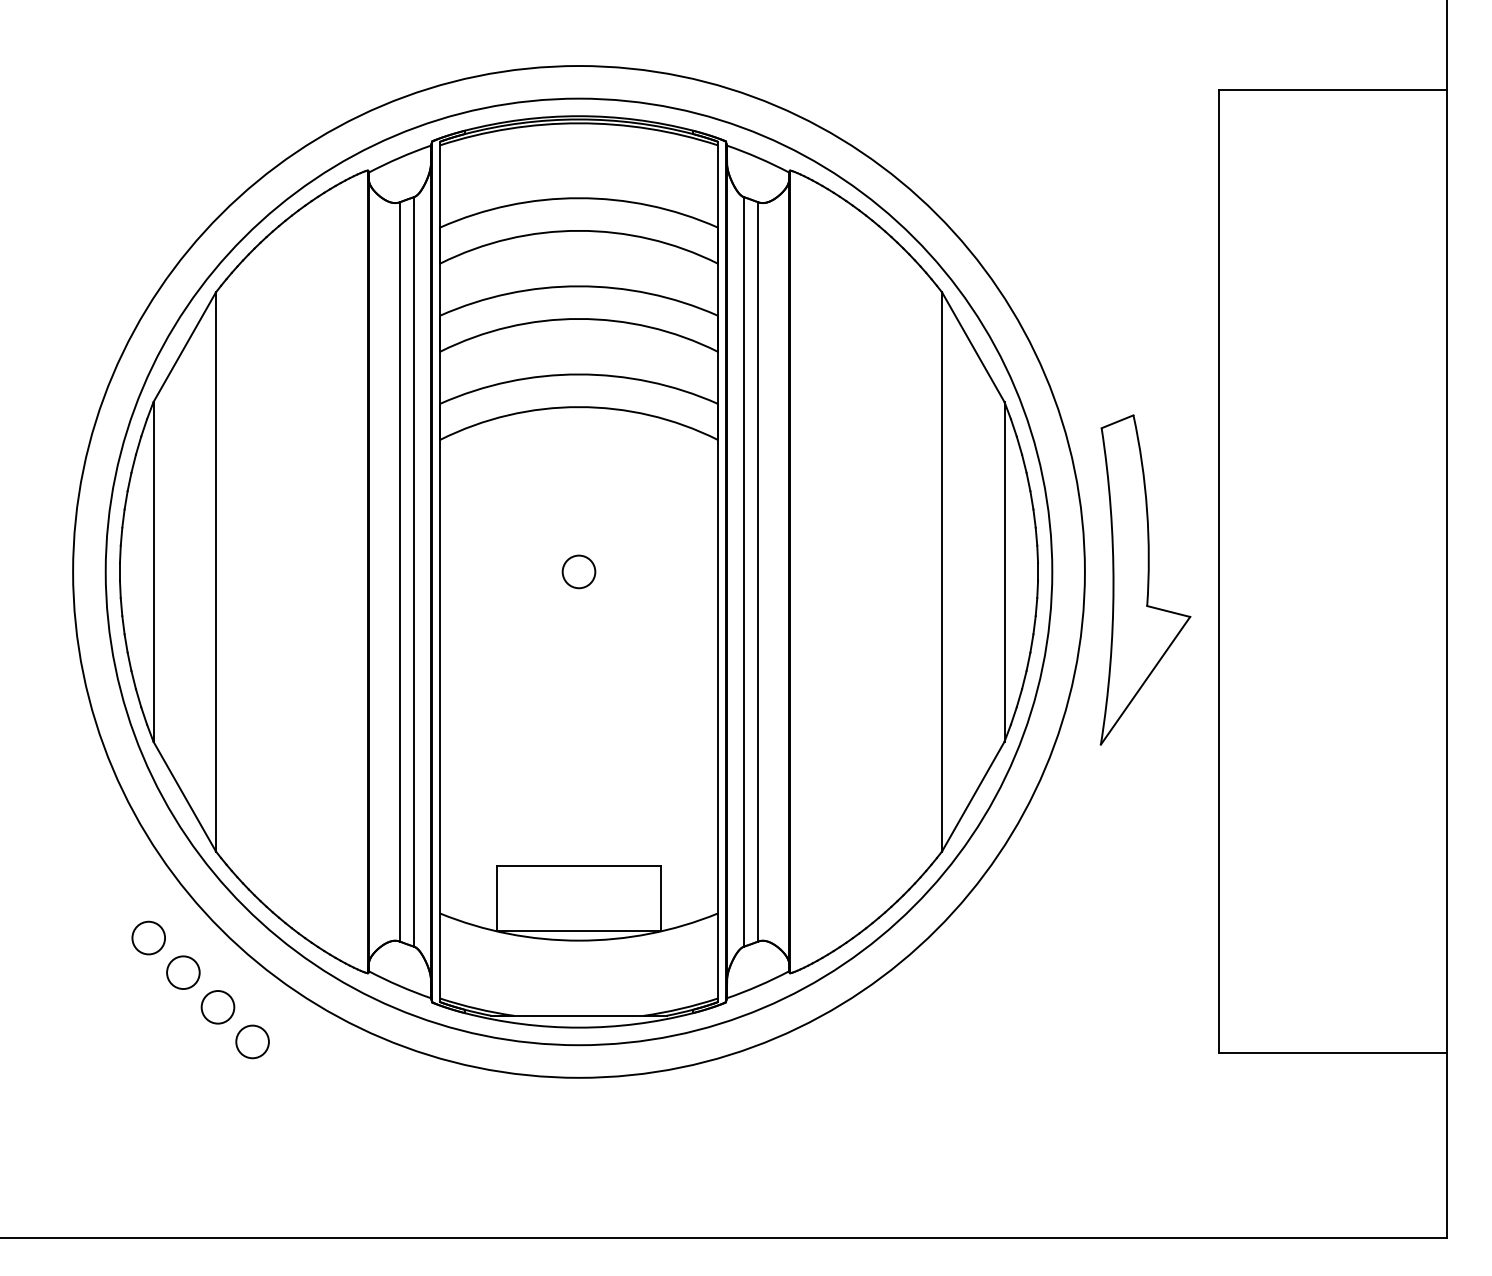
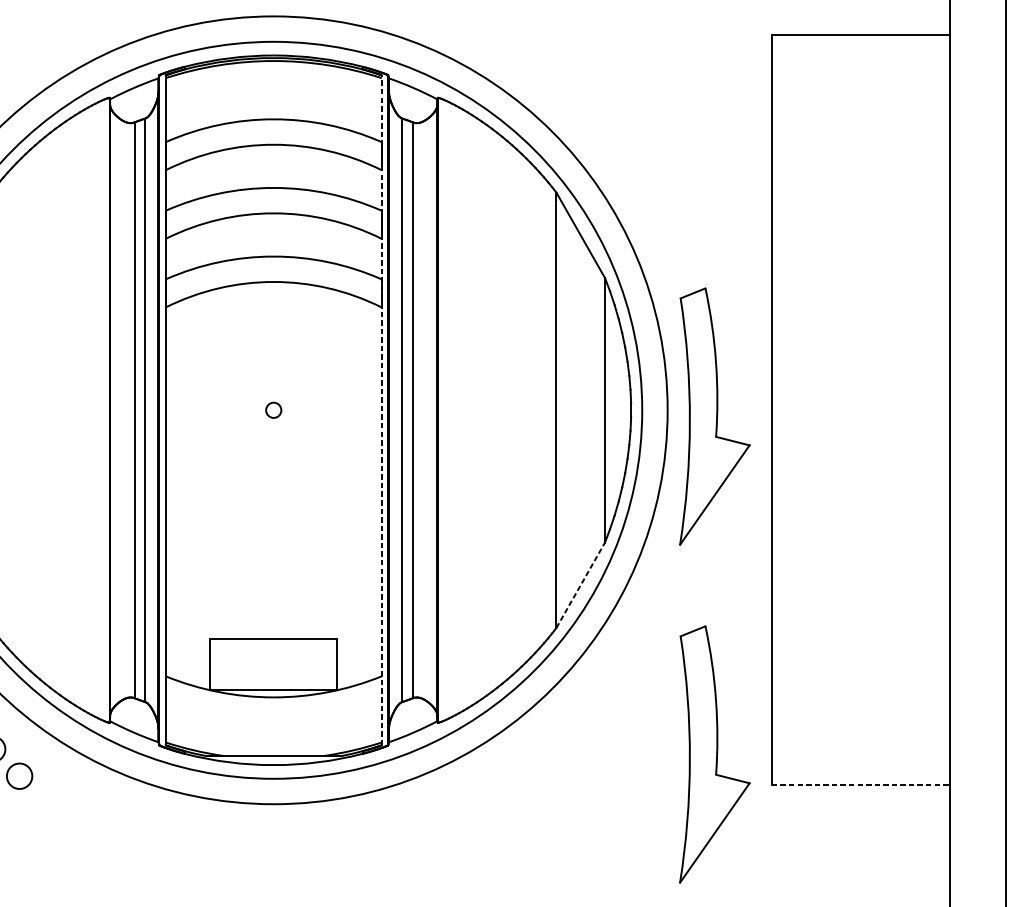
circle: (578, 571) -> (273, 409), size x0.6
line: (717, 571) -> (381, 409), solid -> dashed
line: (973, 796) -> (580, 585), solid -> dashed
part: (1145, 1013) -> (714, 754), added
line: (1333, 1053) -> (861, 785), solid -> dashed

